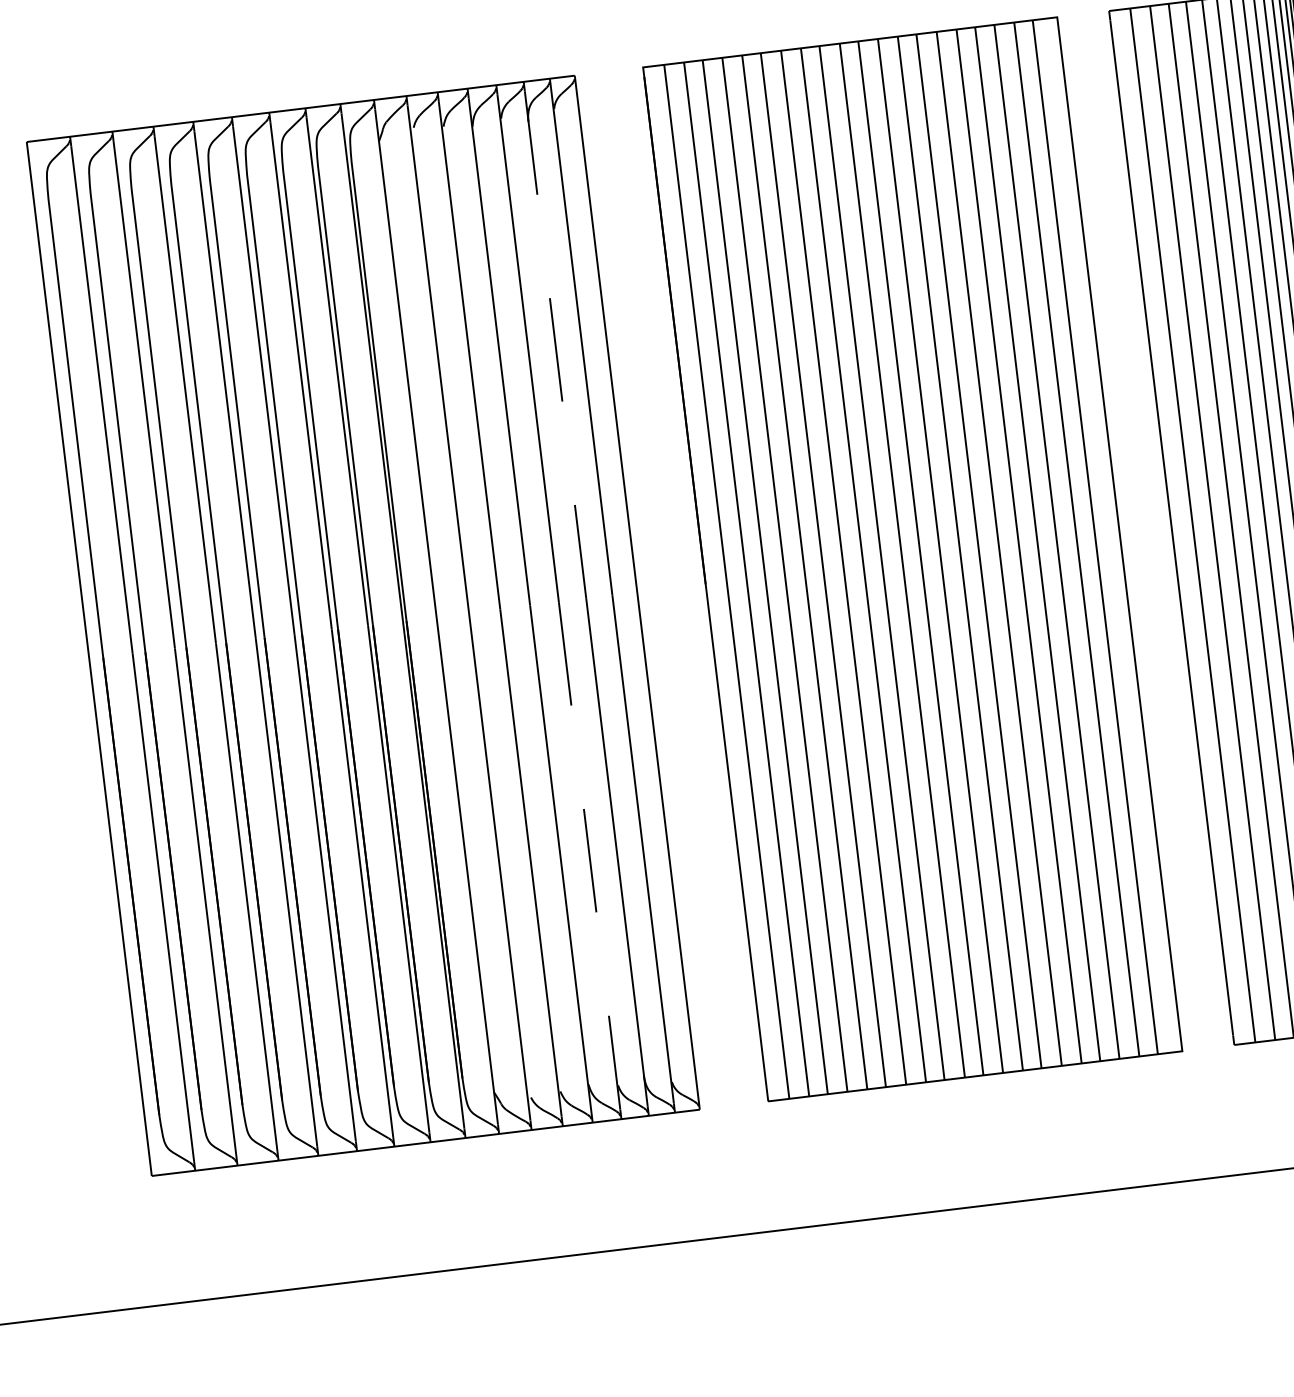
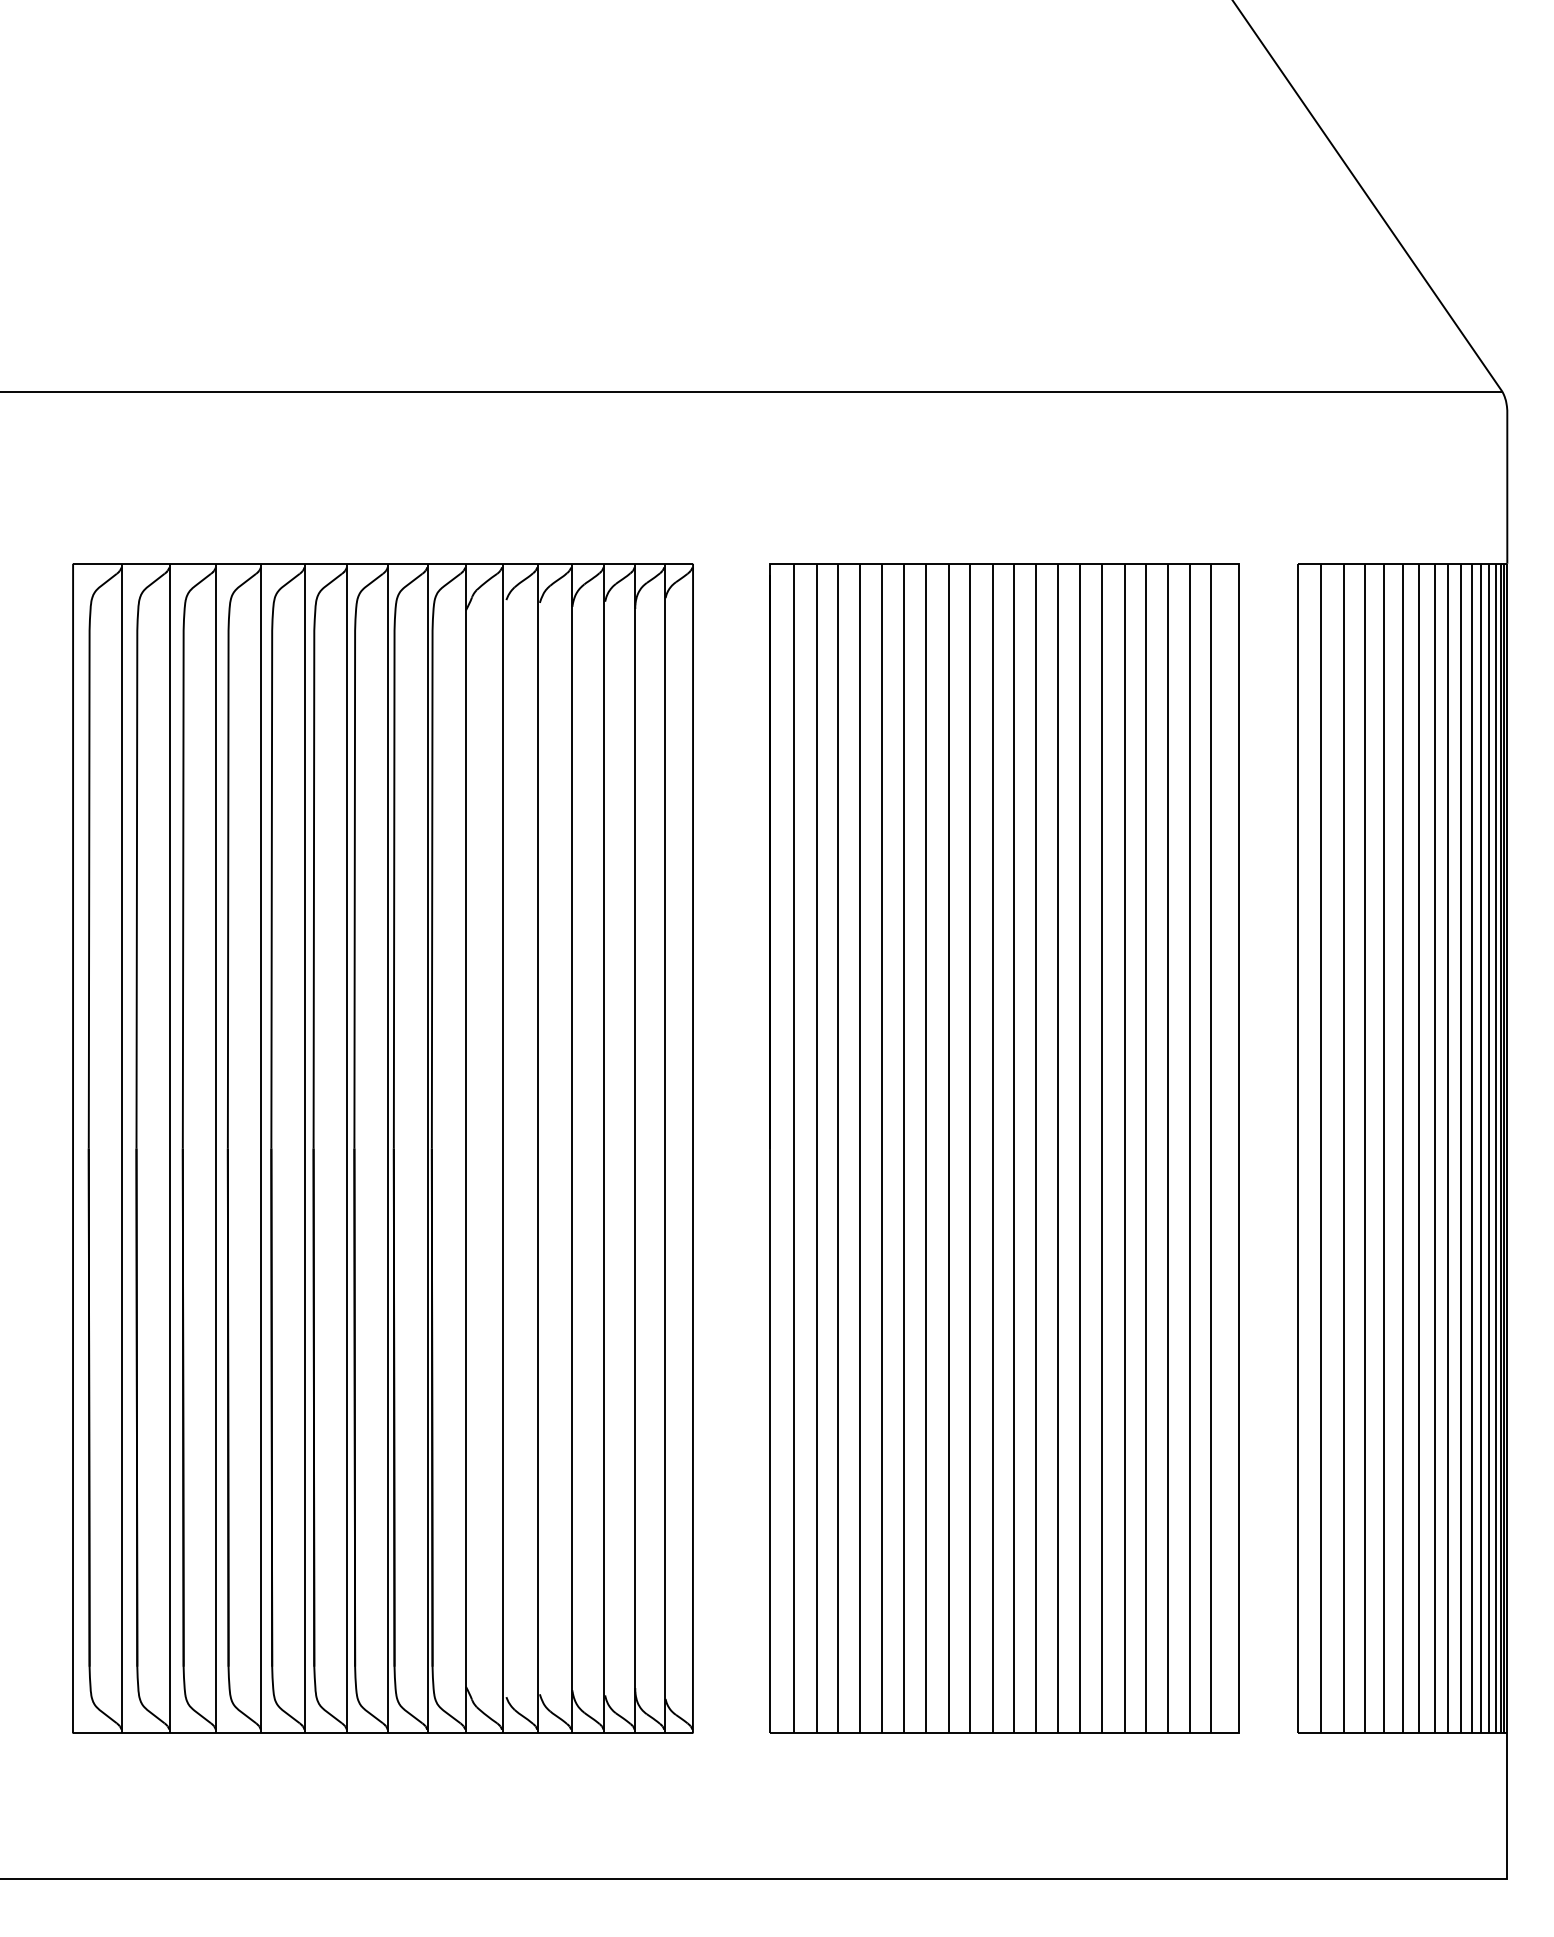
line: (555, 345) -> (635, 862), dashed -> solid
line: (589, 855) -> (604, 1435), dashed -> solid

